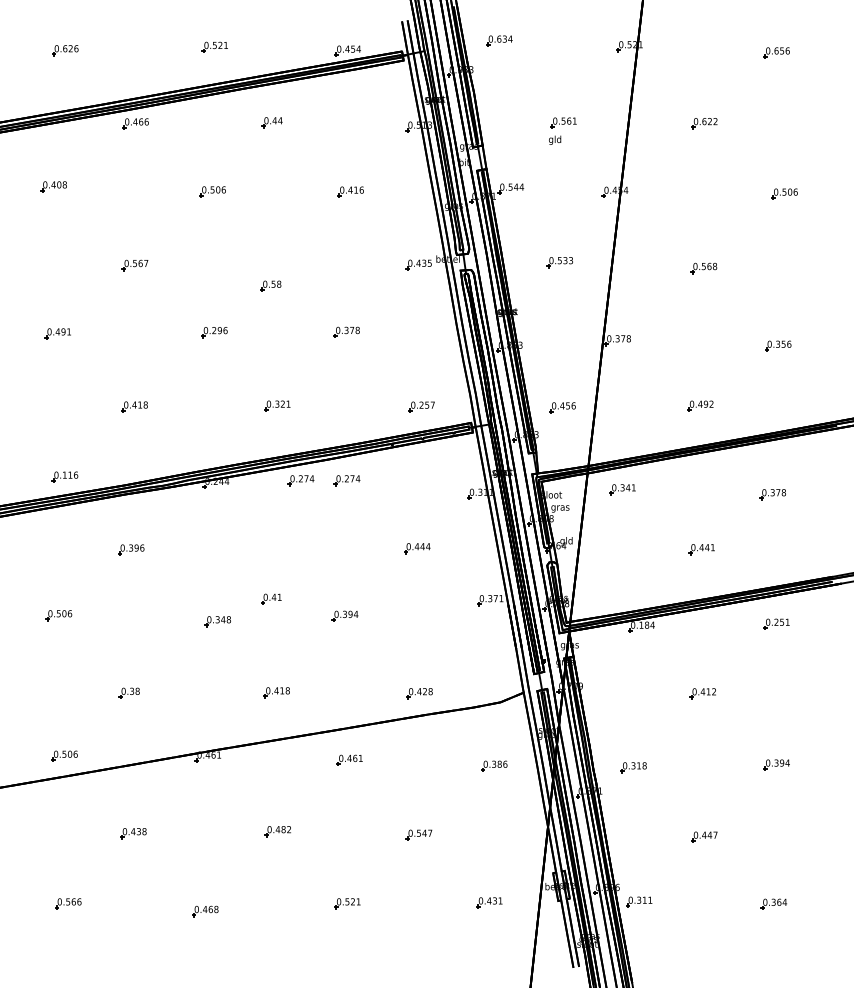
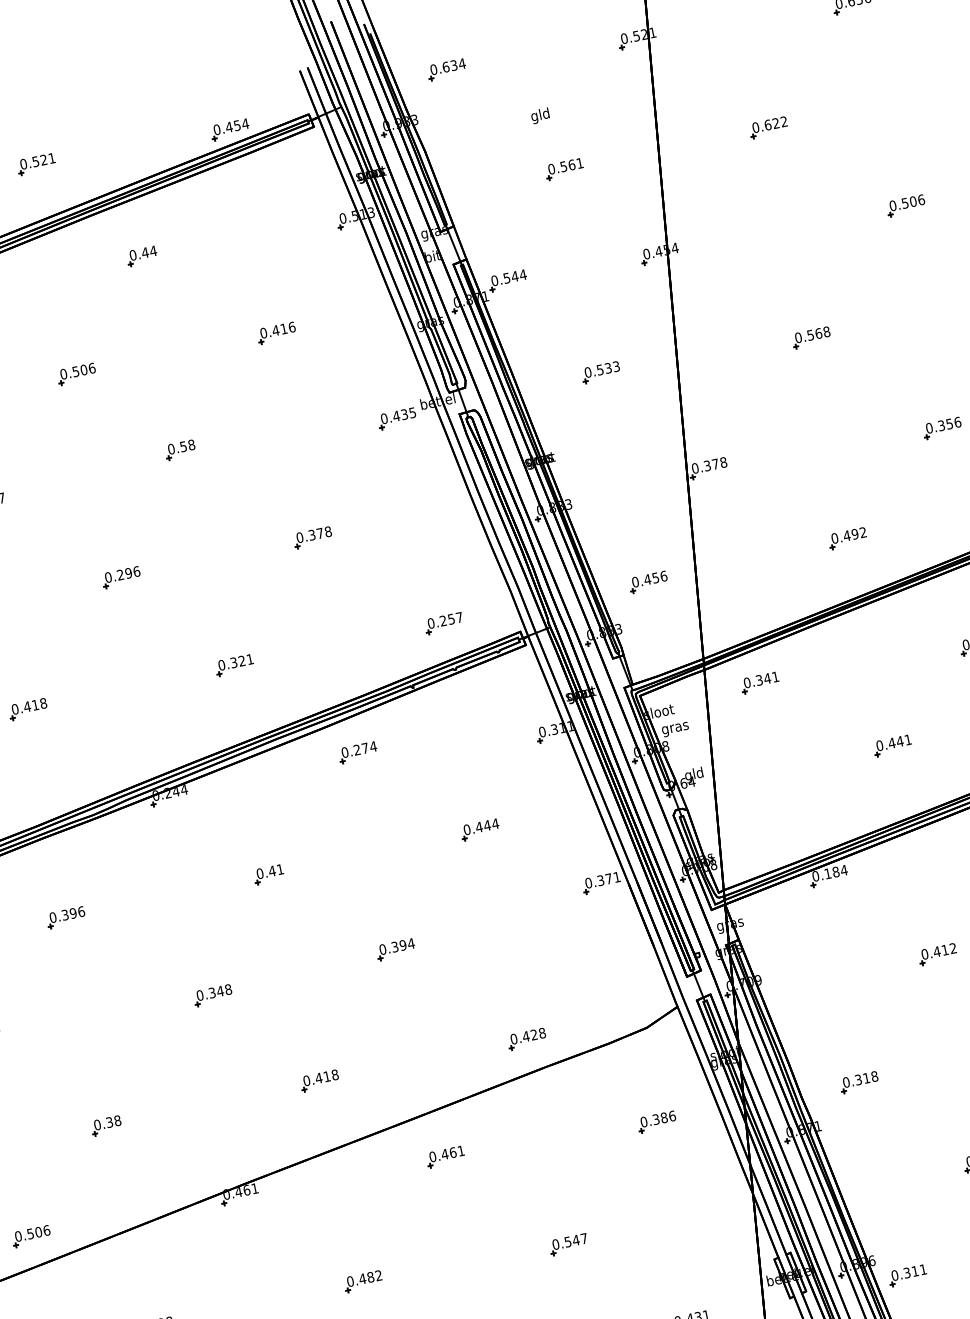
text: (555, 139) -> (540, 114), moved
part: (270, 285) -> (179, 449), moved
part: (300, 480) -> (290, 766), removed
part: (271, 598) -> (268, 873), moved

